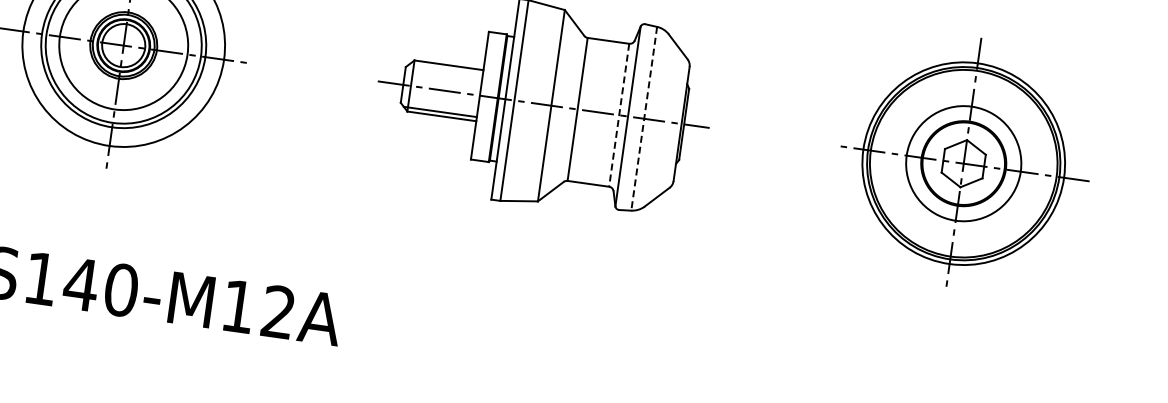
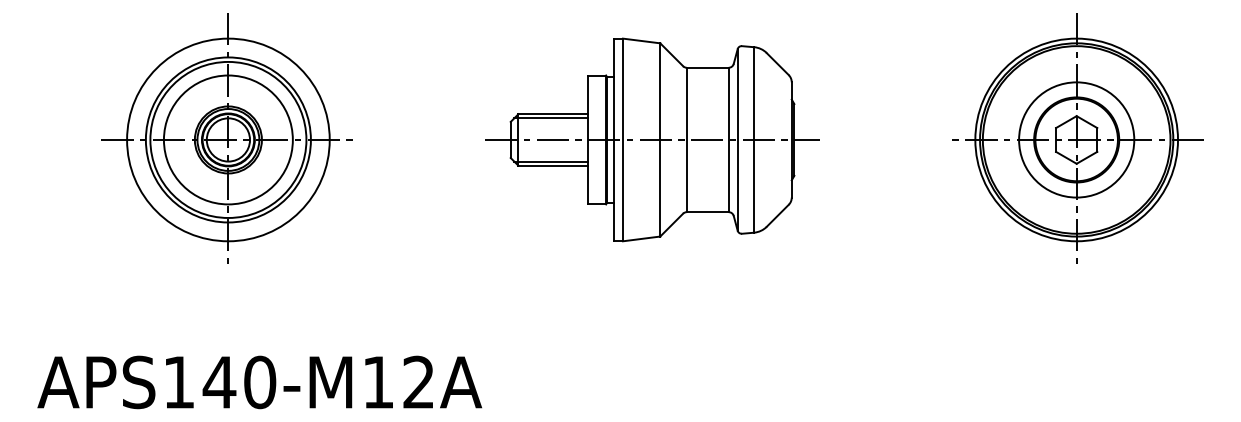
line: (446, 69) -> (551, 118), added
line: (618, 115) -> (728, 140), dashed -> solid
line: (644, 118) -> (754, 139), dashed -> solid

